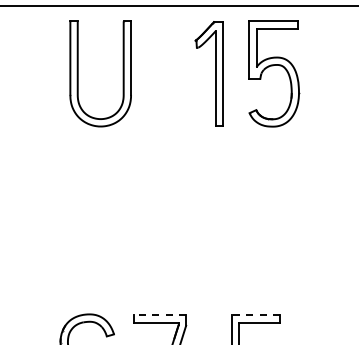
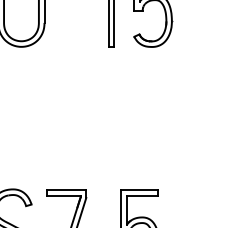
line: (159, 315) -> (66, 190), dashed -> solid
line: (255, 315) -> (138, 190), dashed -> solid

